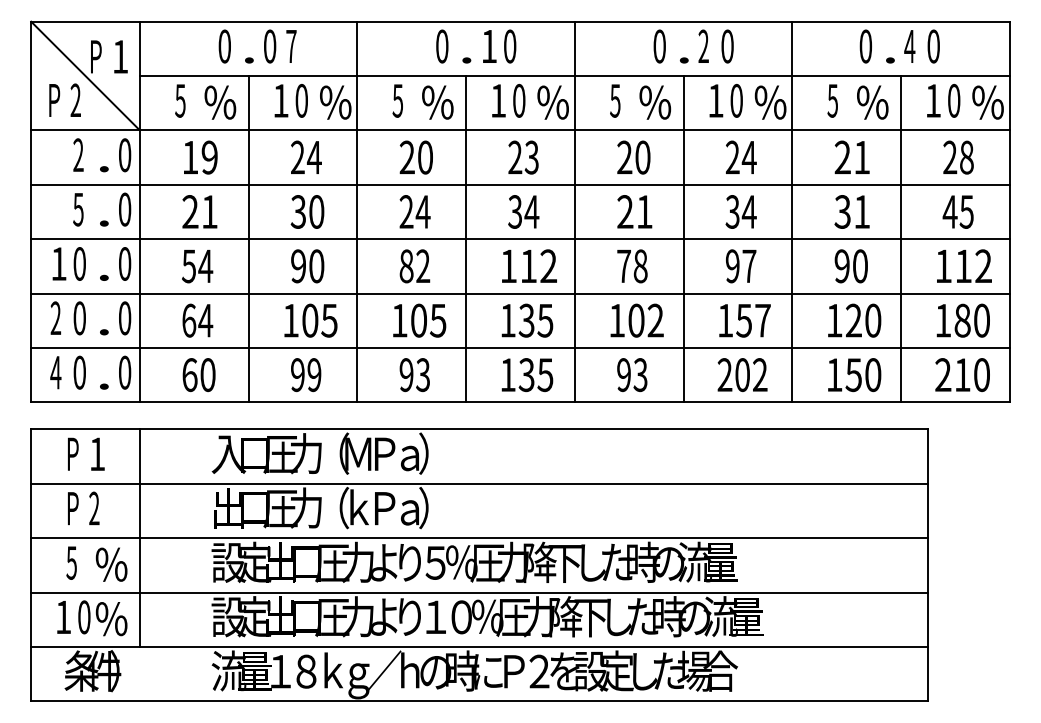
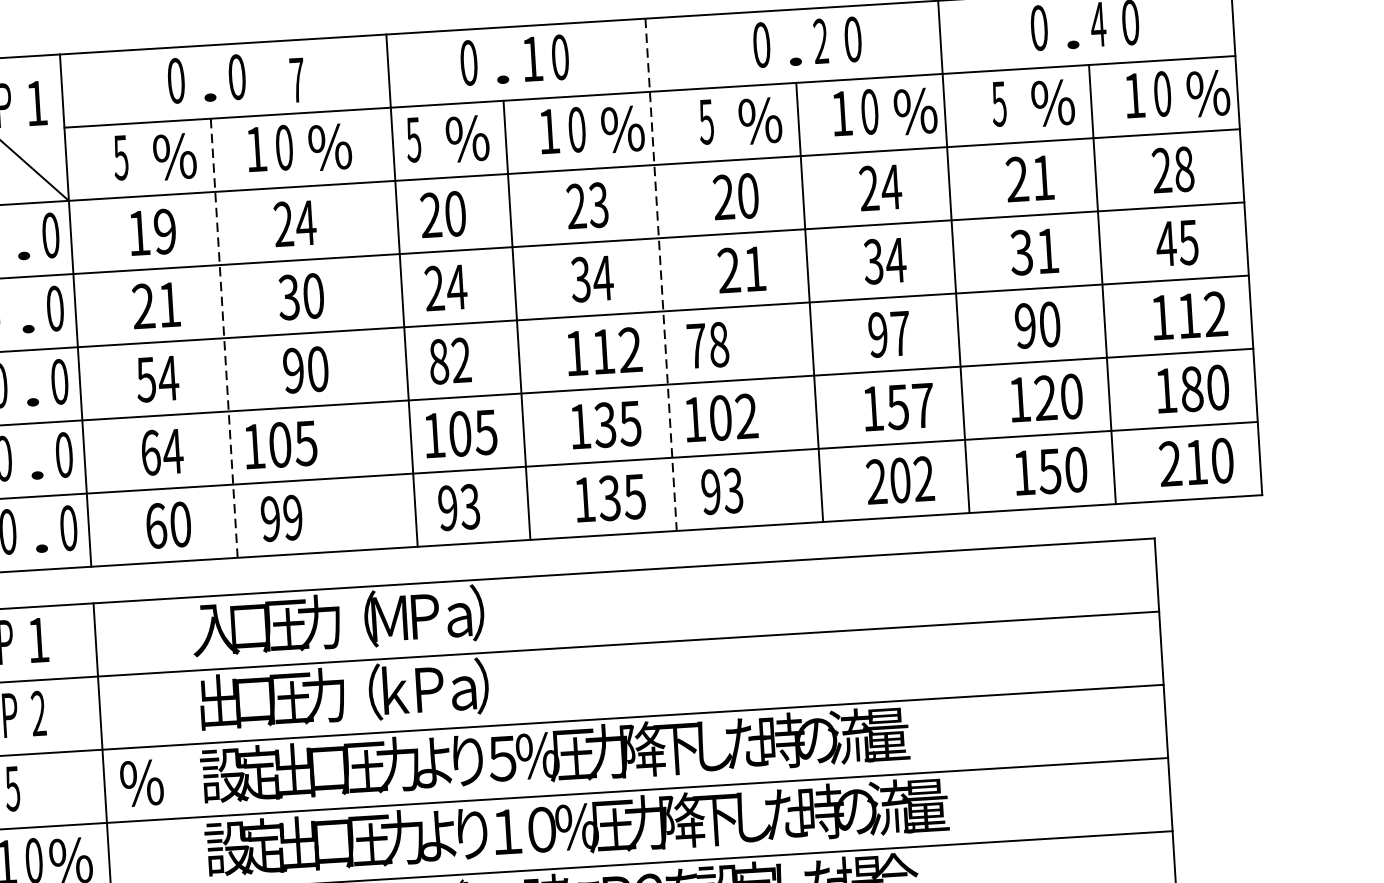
text: (291, 46) -> (297, 80), moved
line: (357, 211) -> (402, 289), moved
line: (574, 212) -> (660, 275), solid -> dashed
line: (248, 238) -> (223, 337), solid -> dashed
text: (632, 266) -> (708, 345), moved
text: (310, 320) -> (280, 444), moved
text: (636, 320) -> (720, 417), moved
text: (306, 375) -> (282, 518), moved
text: (632, 375) -> (722, 491), moved
text: (111, 564) -> (141, 782), moved

